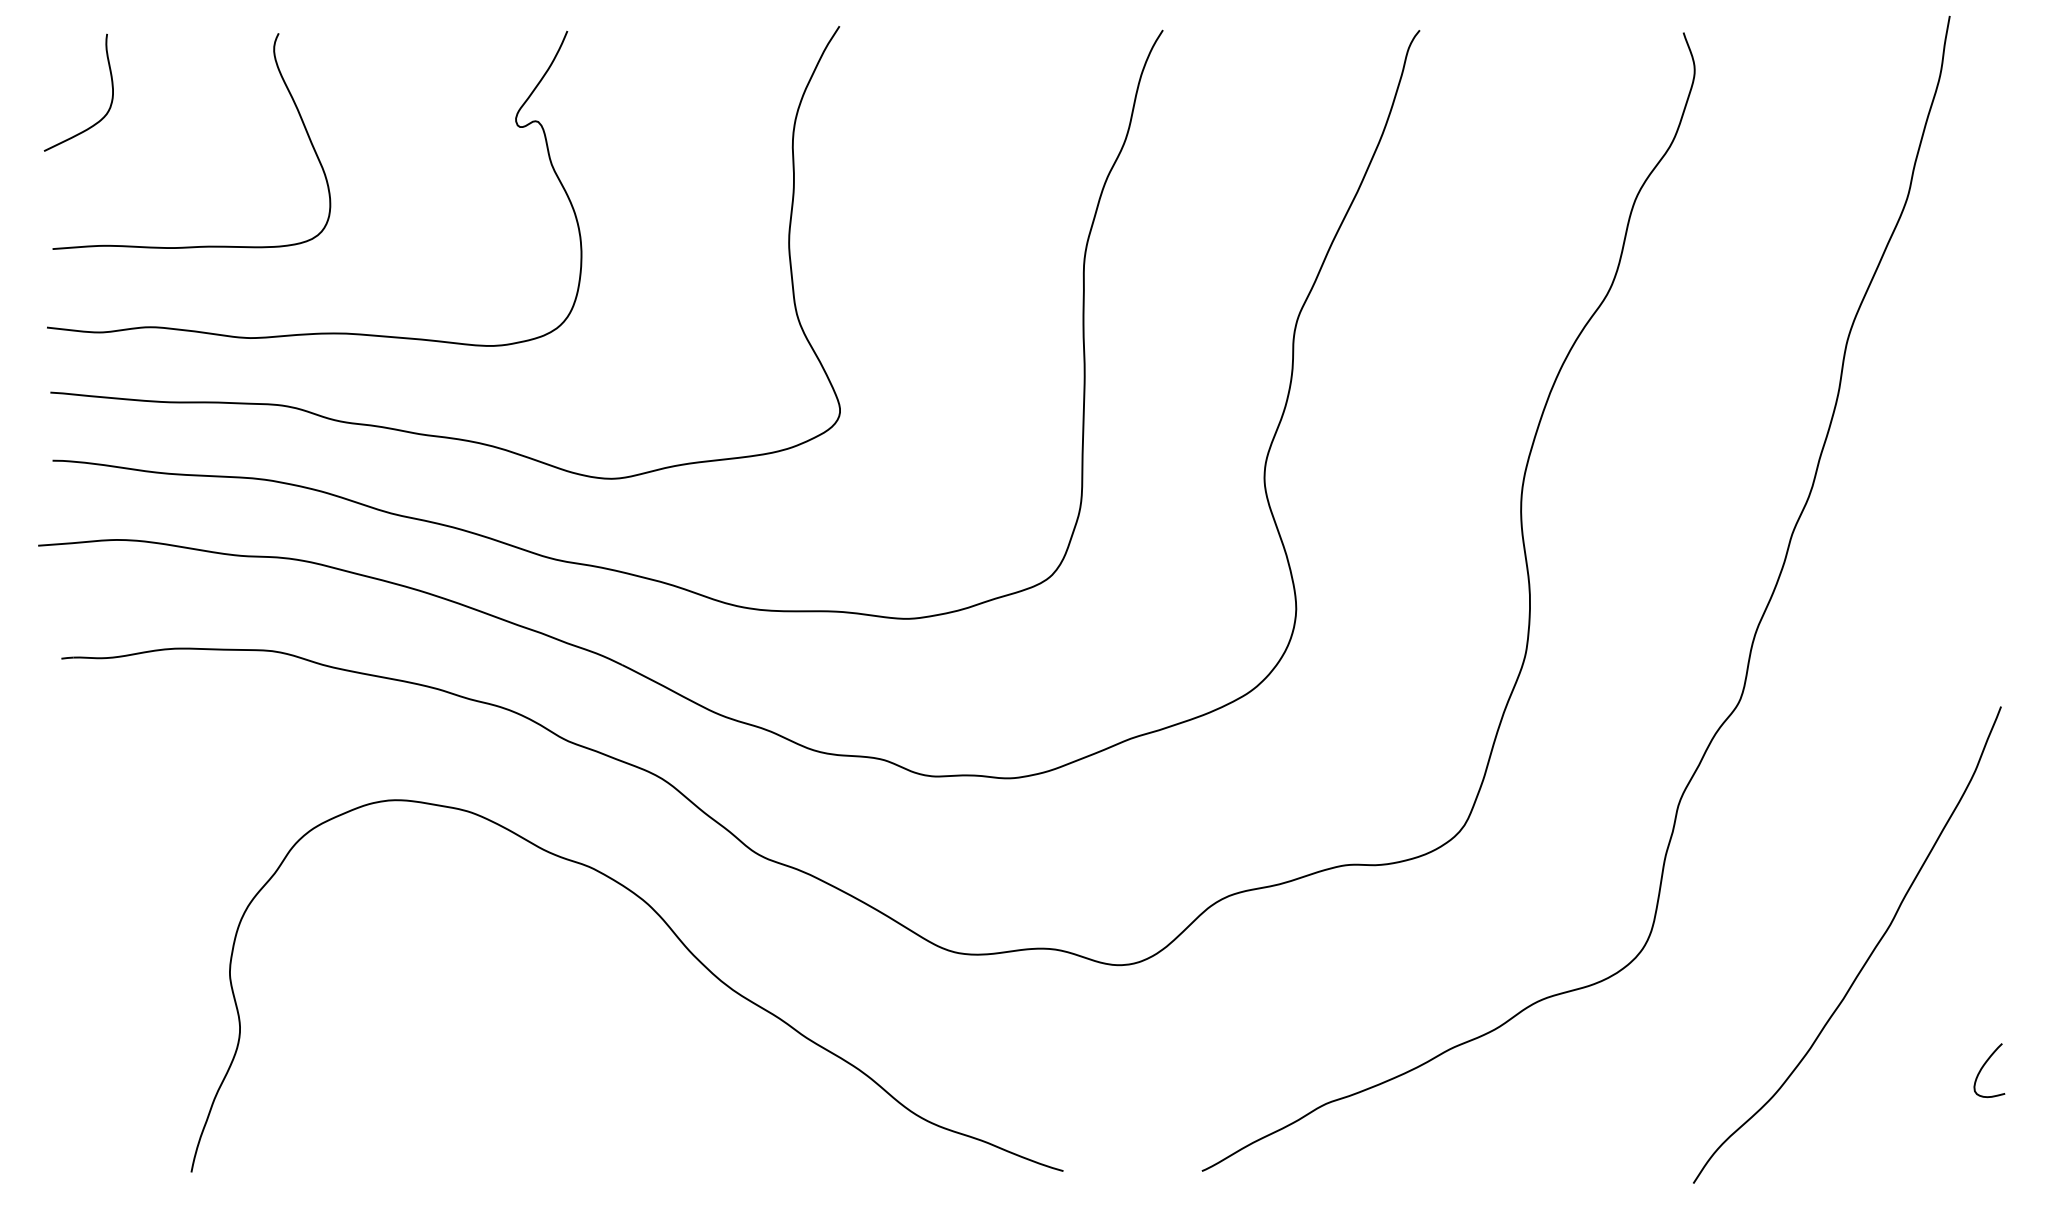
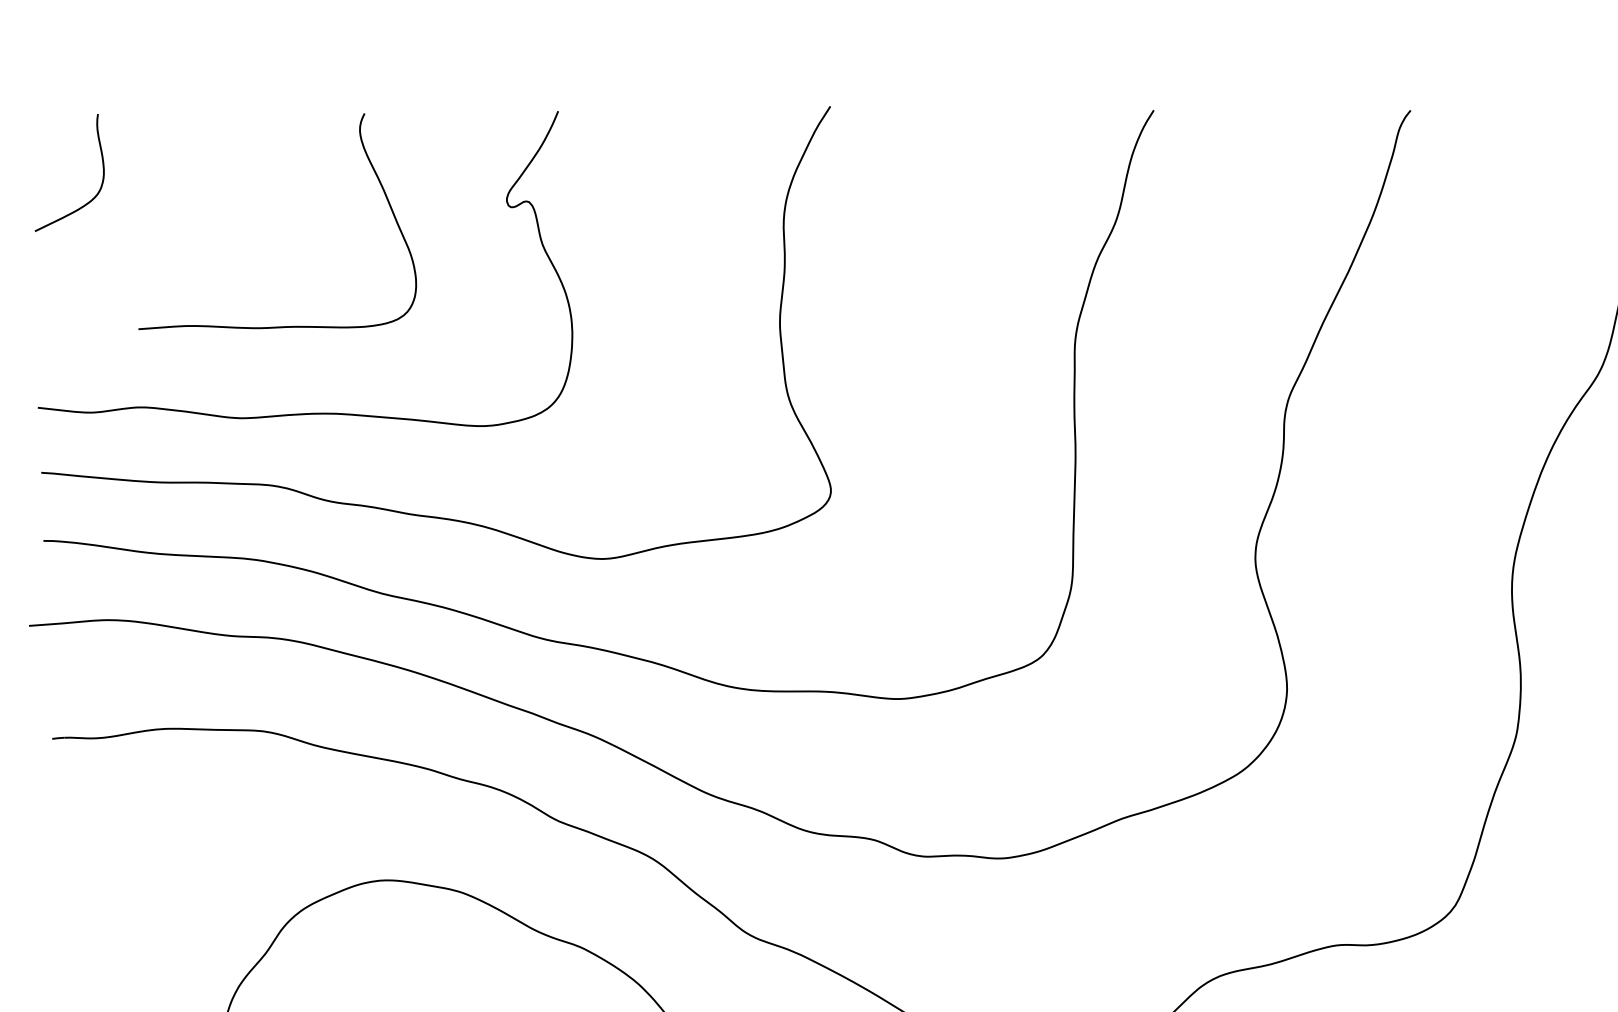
curve: (202, 245) -> (288, 325), moved

